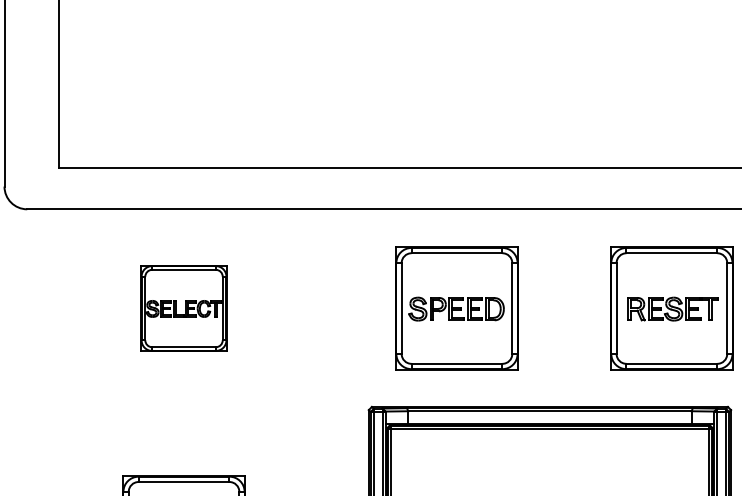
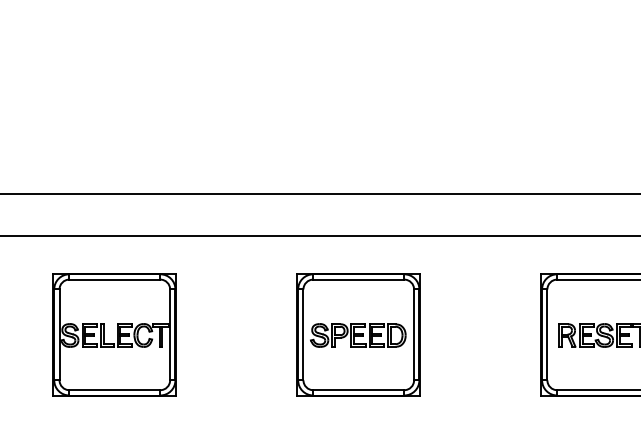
part: (183, 308) -> (114, 334), size x1.43
part: (456, 308) -> (358, 334), moved

